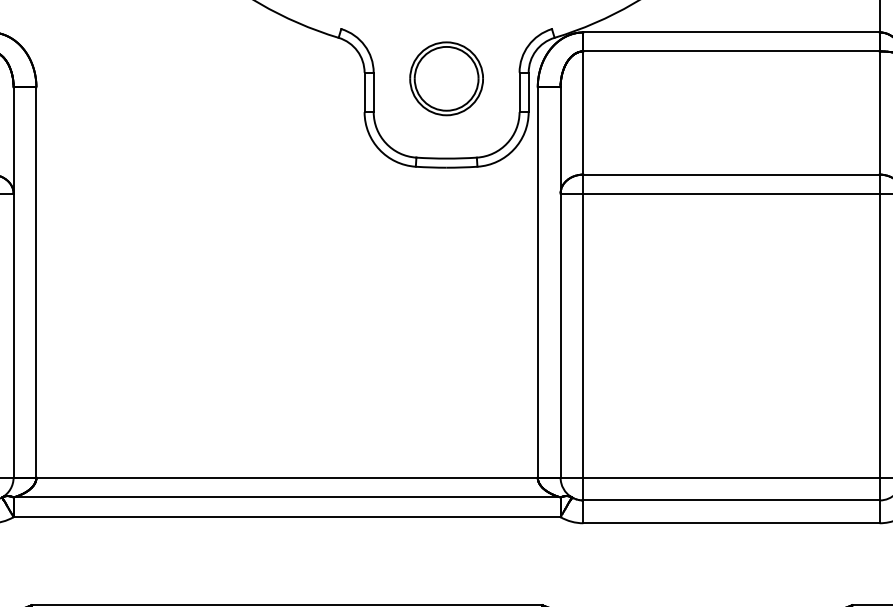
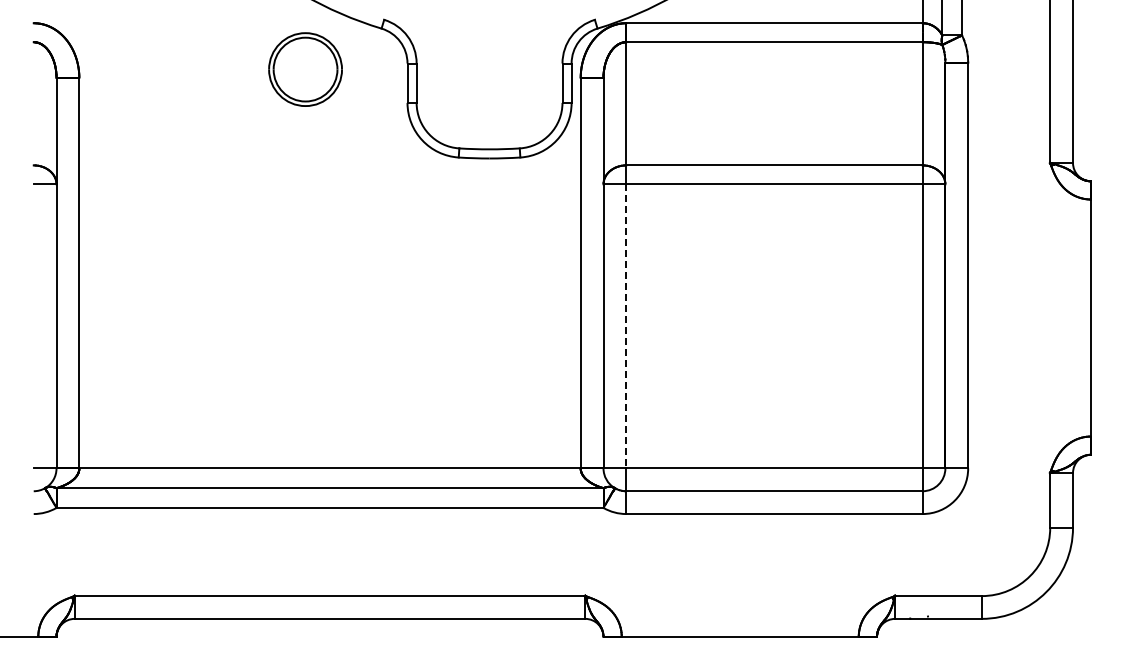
part: (446, 78) -> (305, 69), moved
line: (583, 335) -> (626, 326), solid -> dashed

